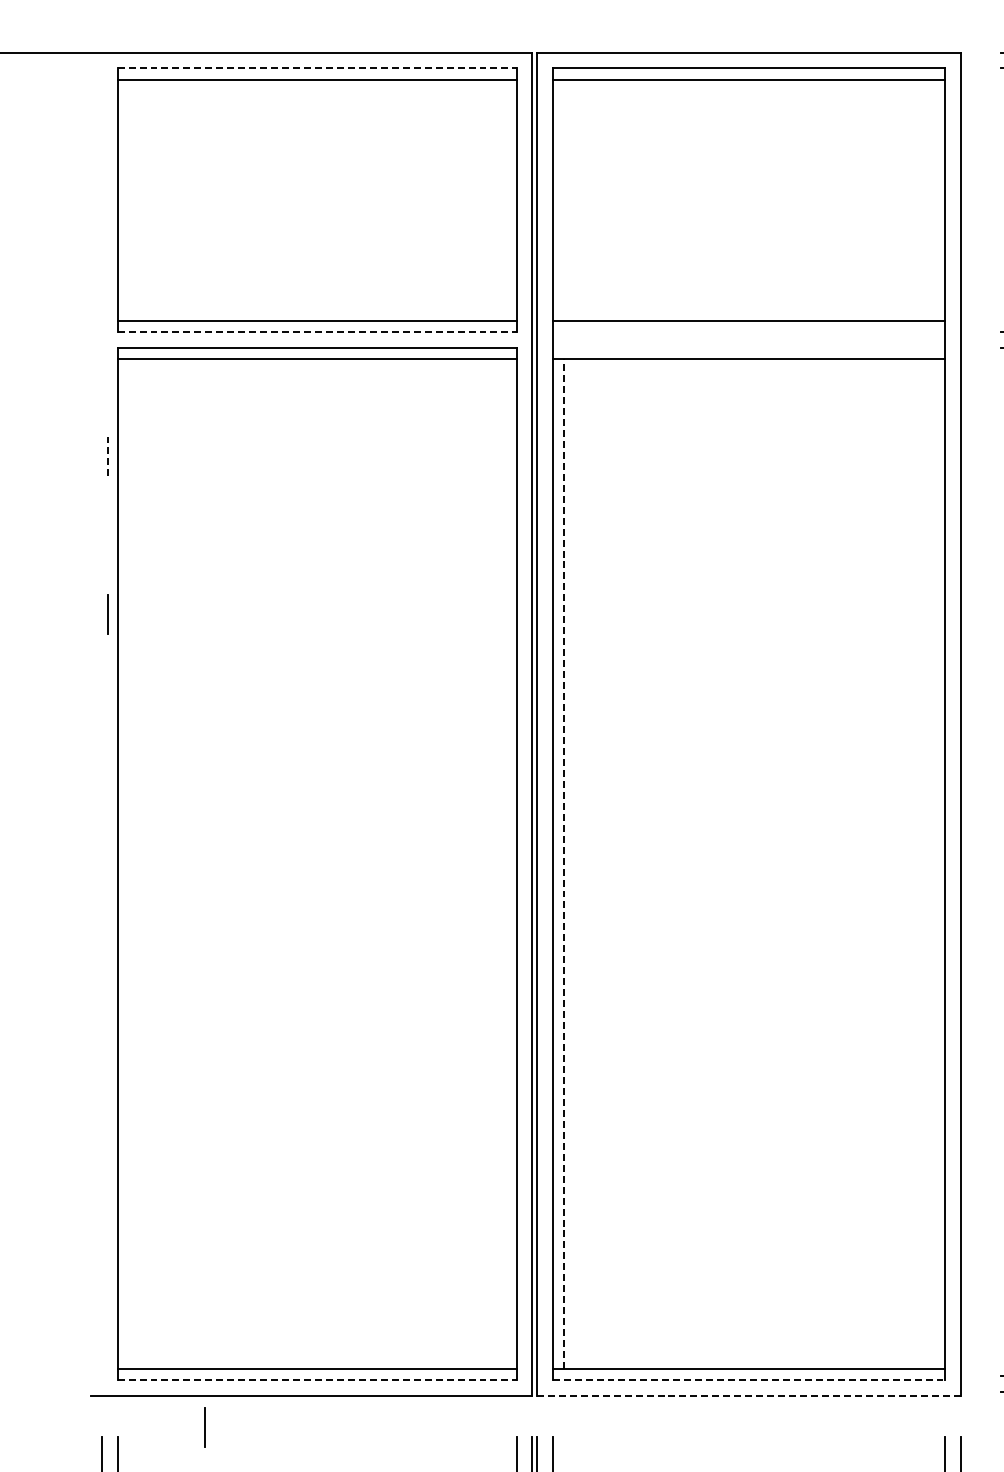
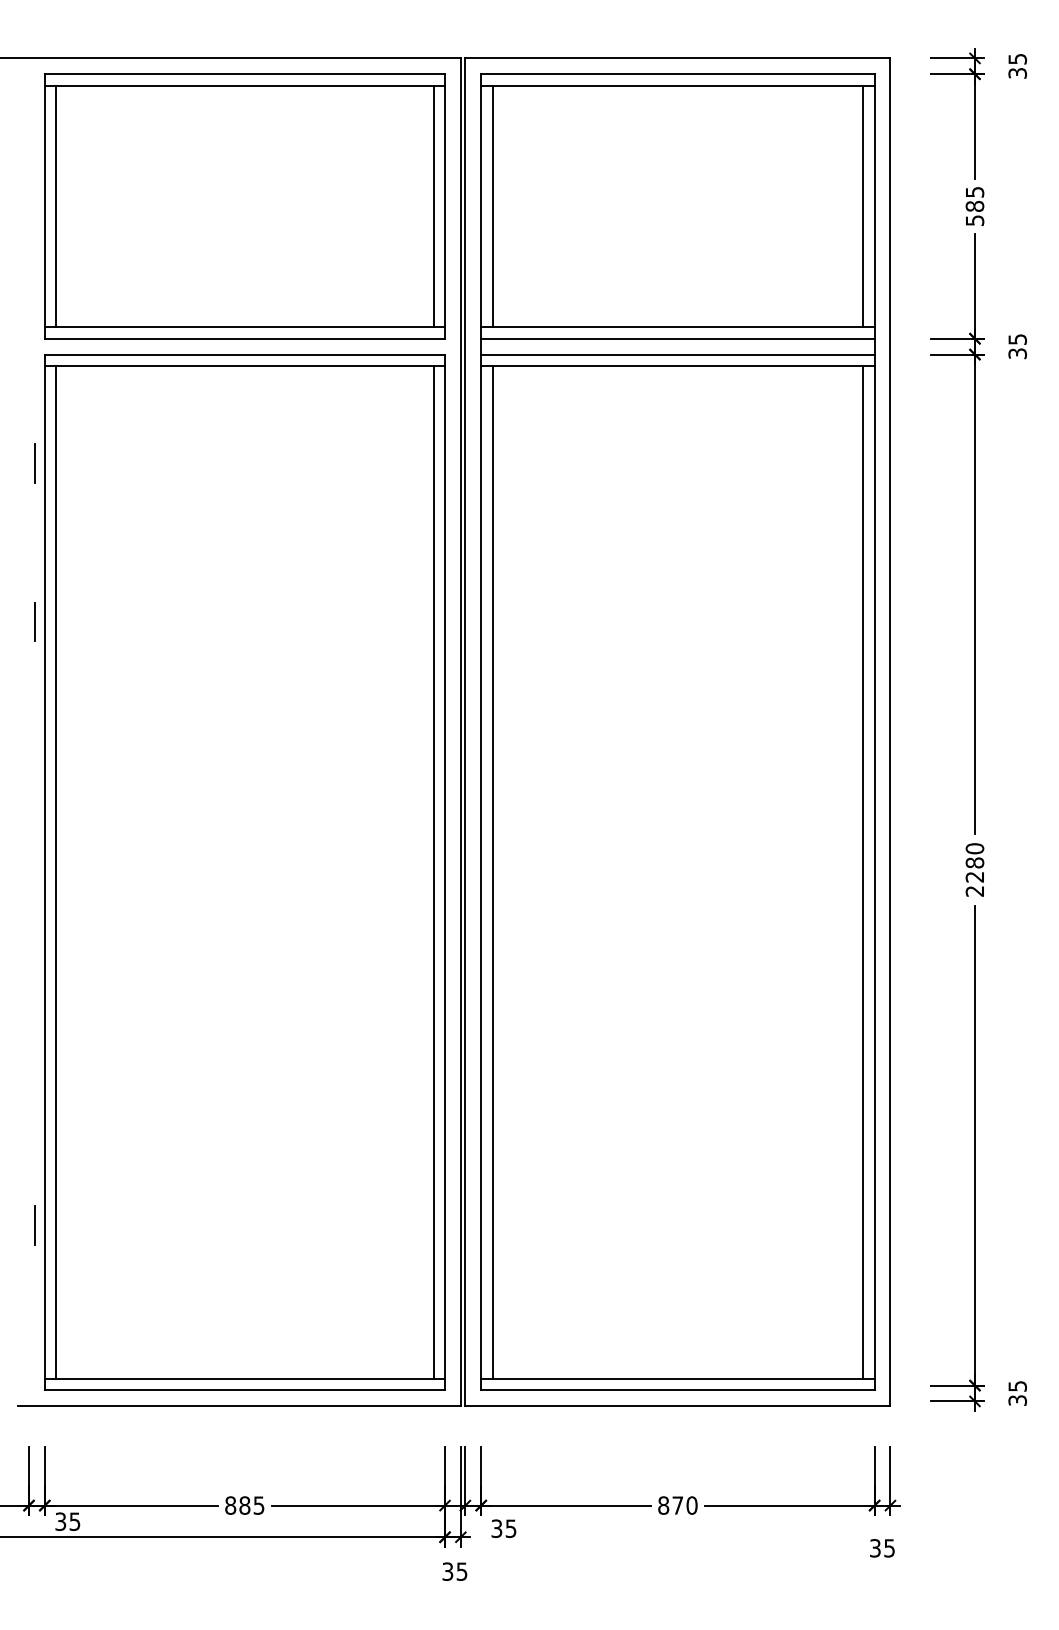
line: (317, 68) -> (245, 74), dashed -> solid
line: (129, 200) -> (56, 206), added
line: (505, 200) -> (433, 206), added
line: (563, 200) -> (492, 206), added
line: (933, 200) -> (863, 206), added
line: (317, 331) -> (245, 338), dashed -> solid
line: (748, 331) -> (677, 338), added
line: (748, 347) -> (677, 354), added
line: (107, 456) -> (34, 463), dashed -> solid
line: (129, 863) -> (56, 871), added
line: (505, 863) -> (433, 871), added
line: (563, 863) -> (492, 871), dashed -> solid
line: (933, 863) -> (863, 871), added
line: (317, 1380) -> (245, 1390), dashed -> solid
line: (748, 1380) -> (677, 1390), dashed -> solid
line: (748, 1395) -> (677, 1405), dashed -> solid
line: (204, 1427) -> (34, 1225), moved

